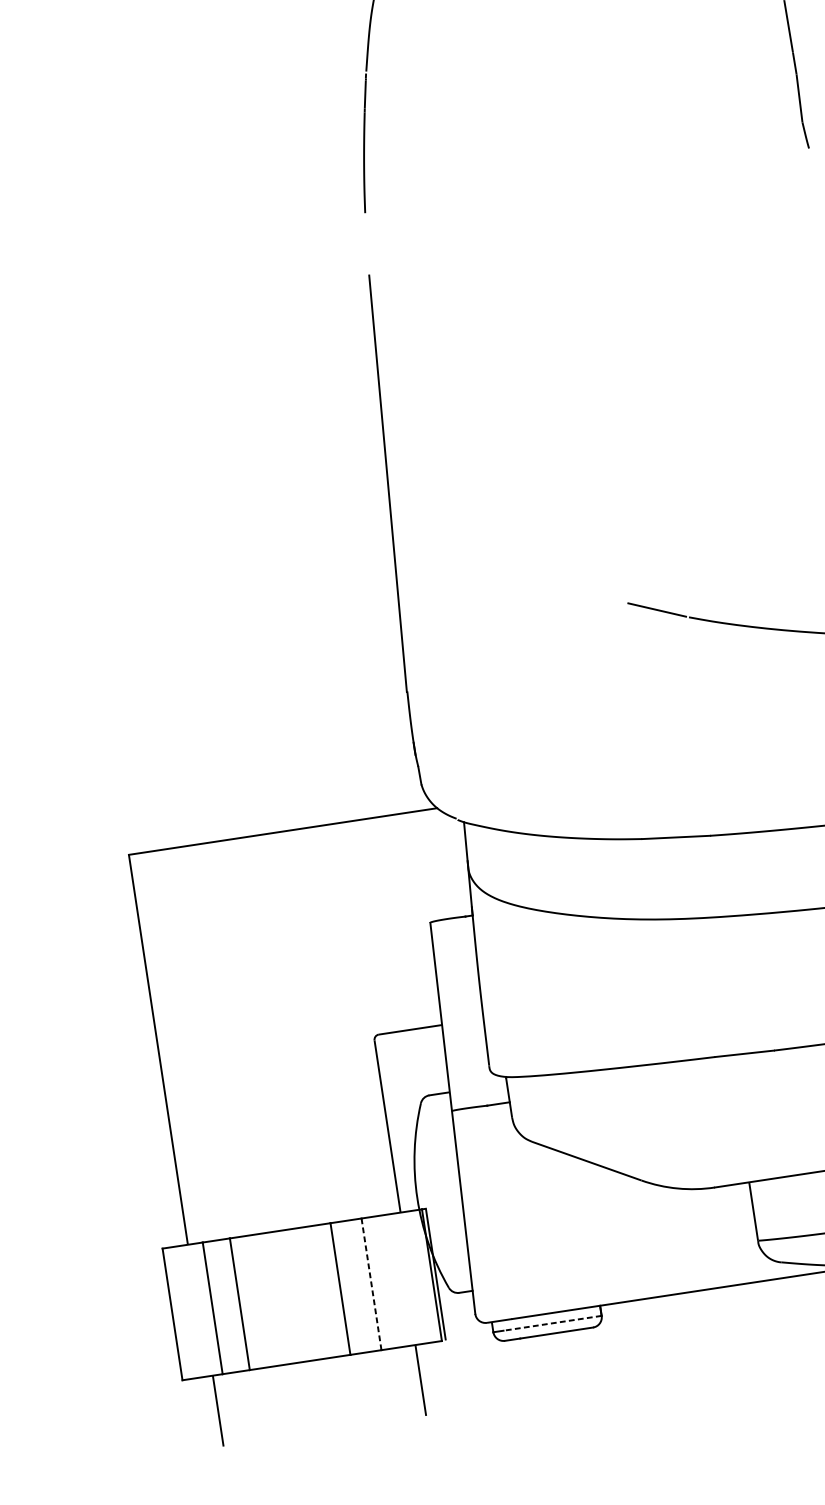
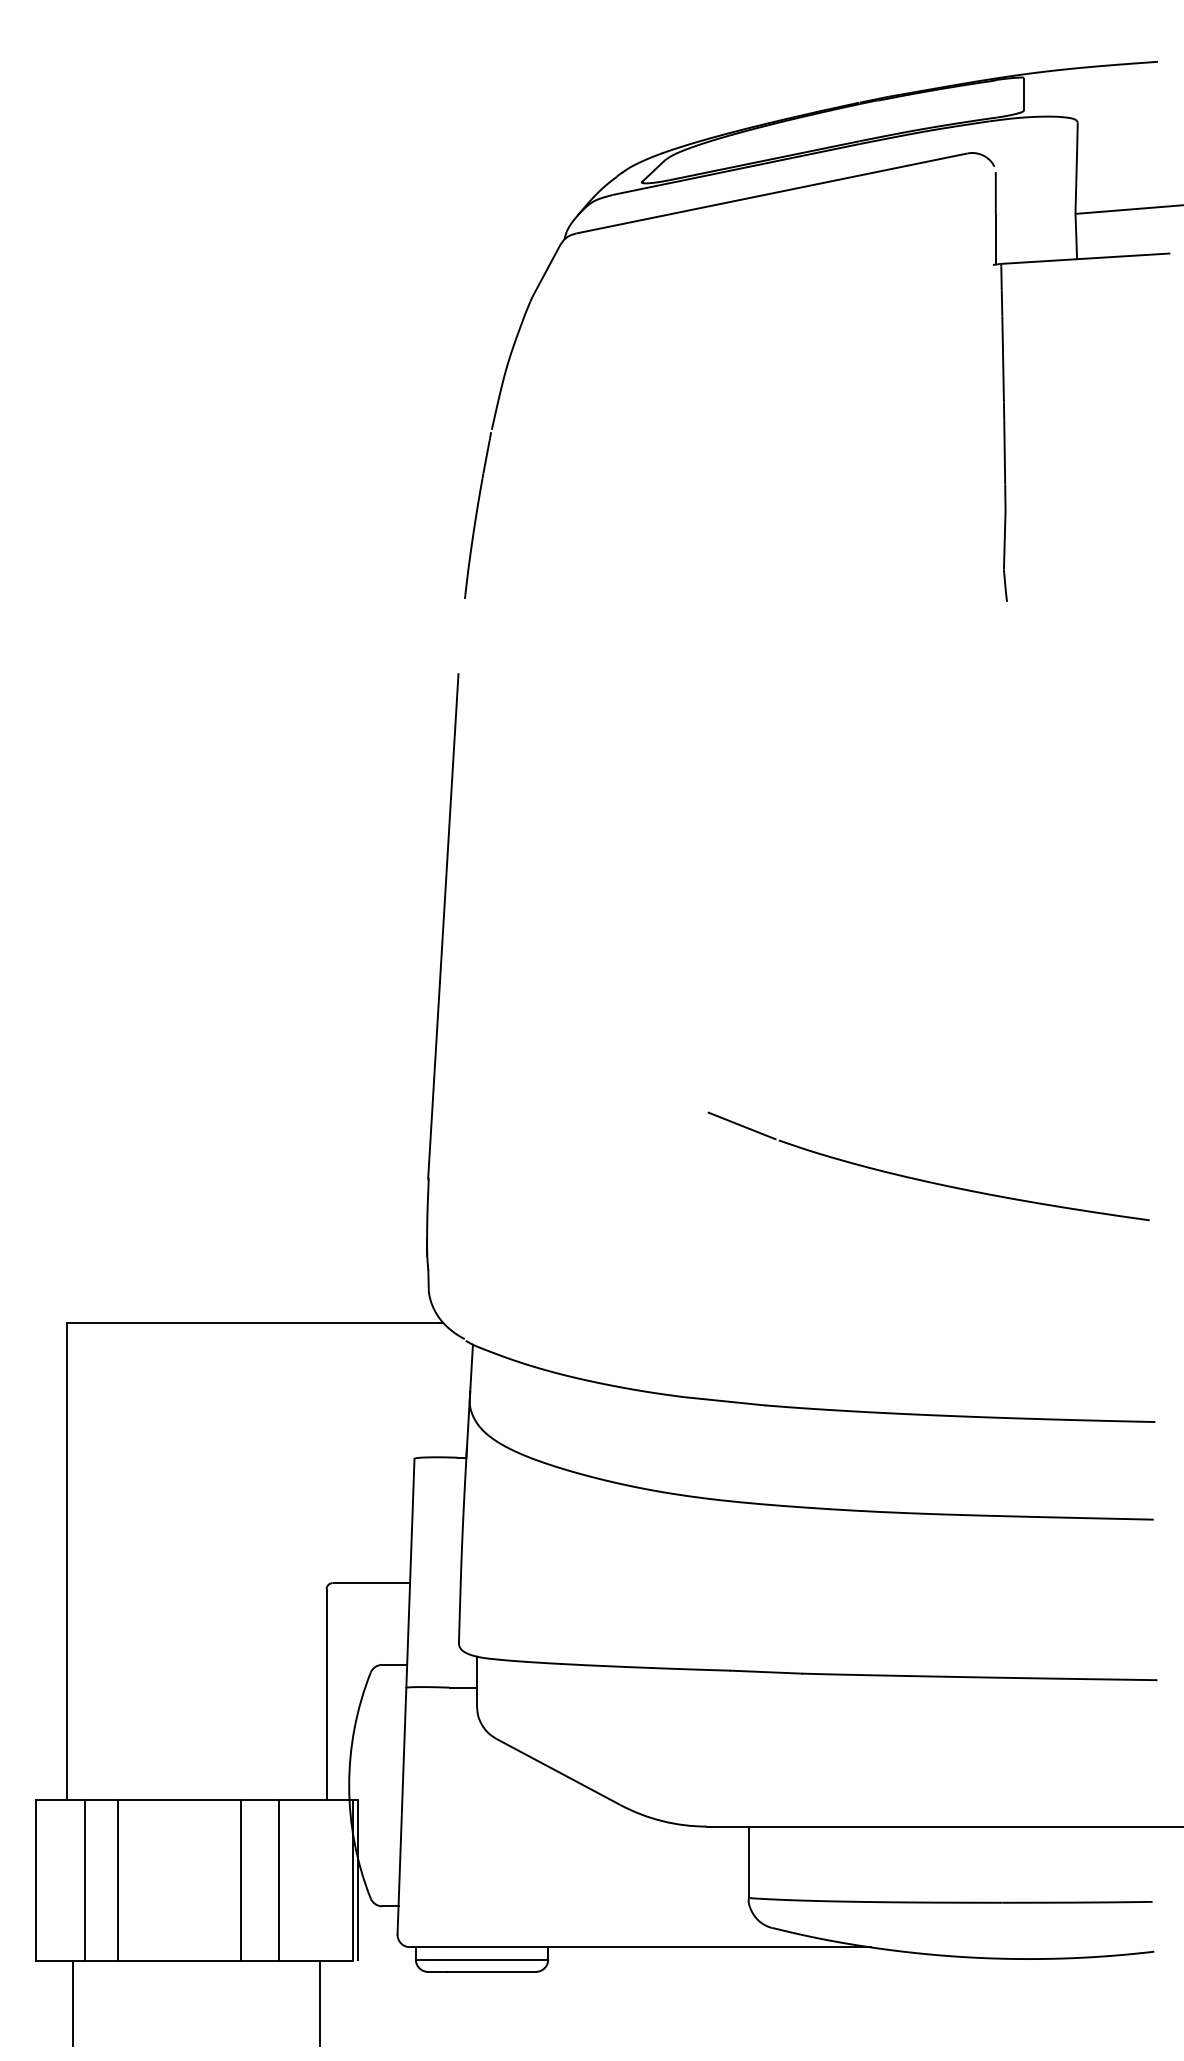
line: (371, 1283) -> (278, 1879), dashed -> solid
line: (552, 1323) -> (488, 1959), dashed -> solid

